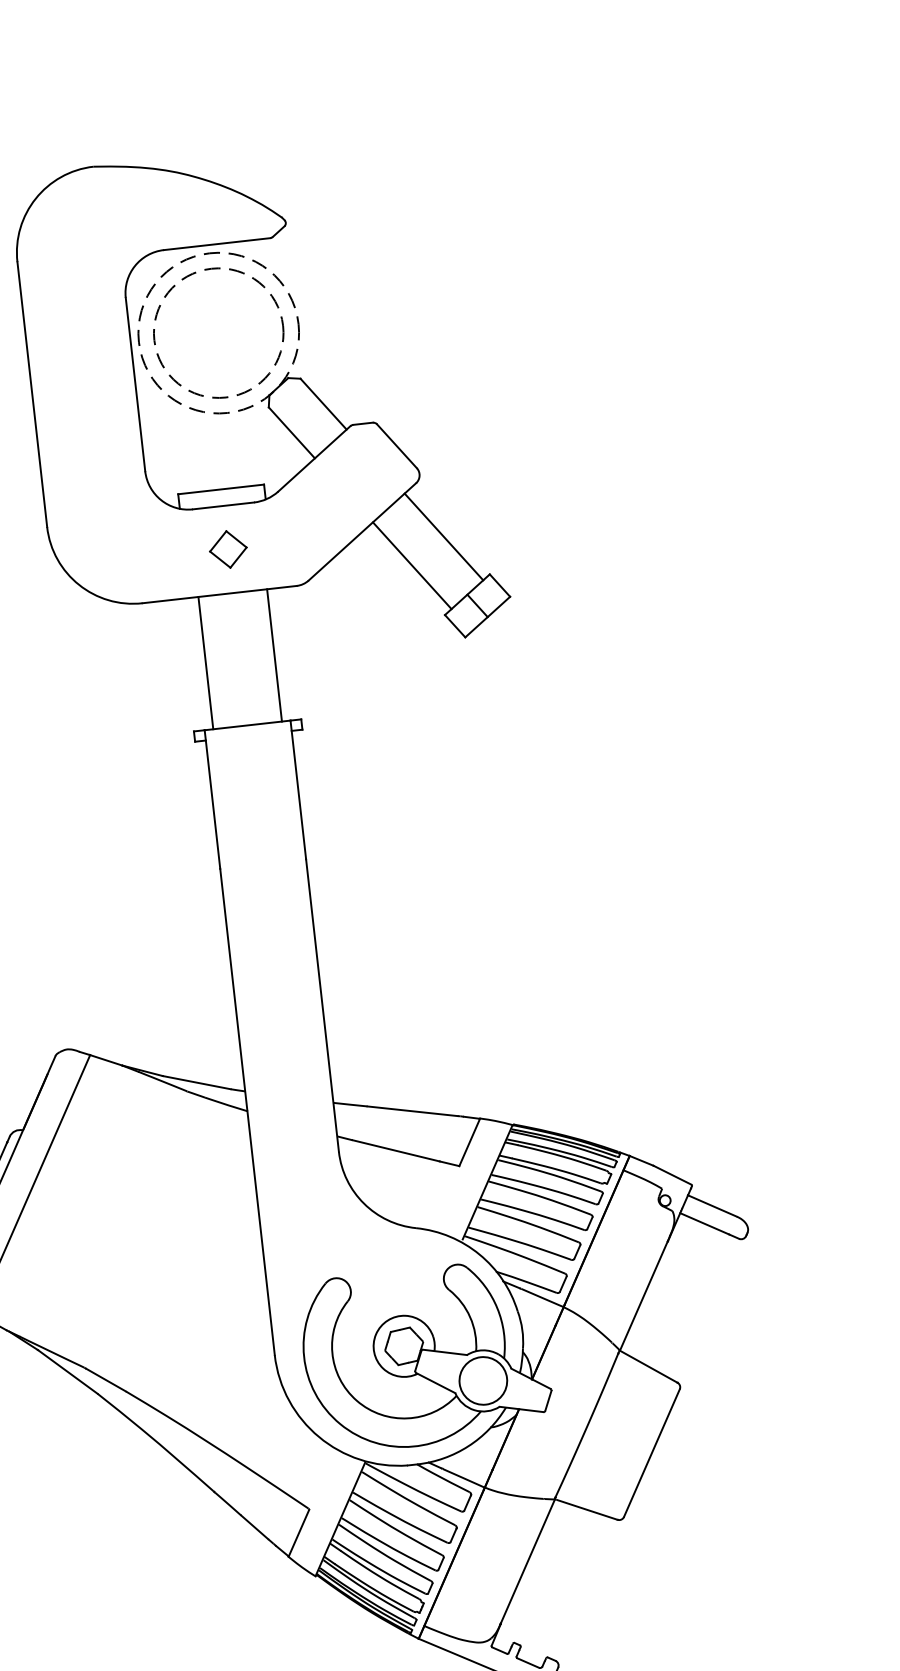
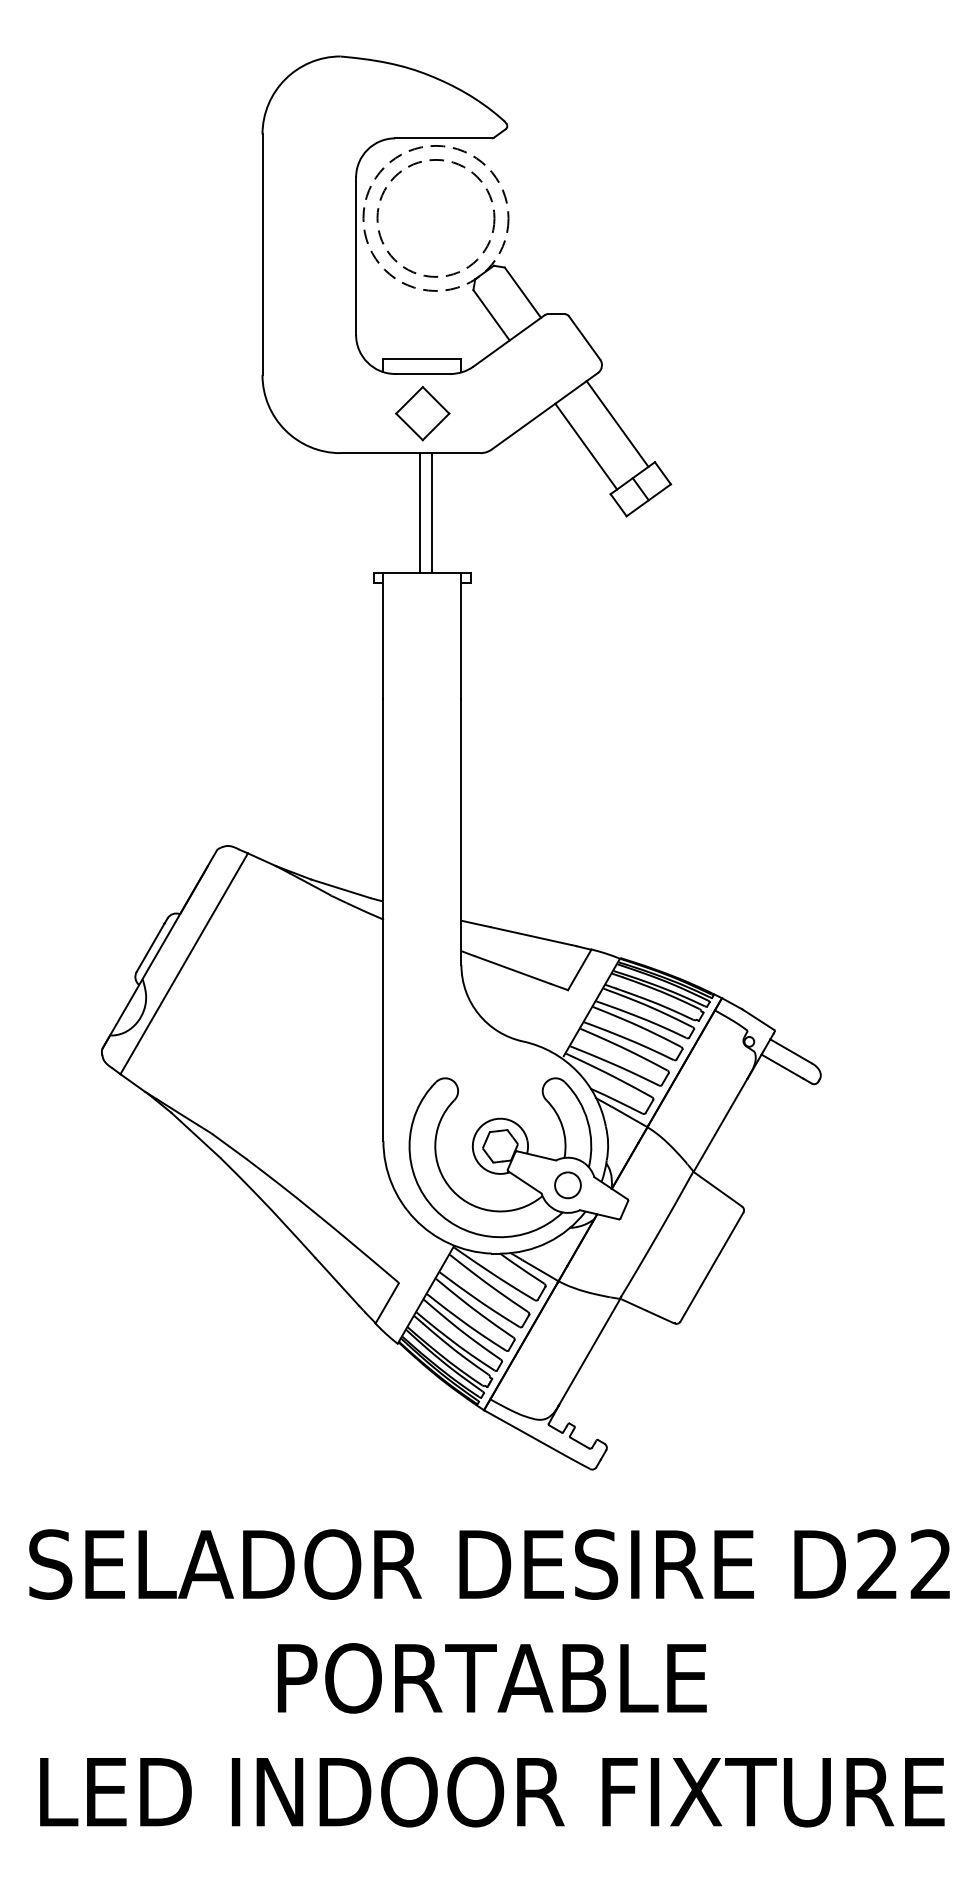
part: (227, 549) -> (422, 413), size x1.6
line: (274, 655) -> (419, 513), moved
line: (206, 663) -> (432, 513), moved
circle: (482, 1380) -> (567, 1184), size x0.6

